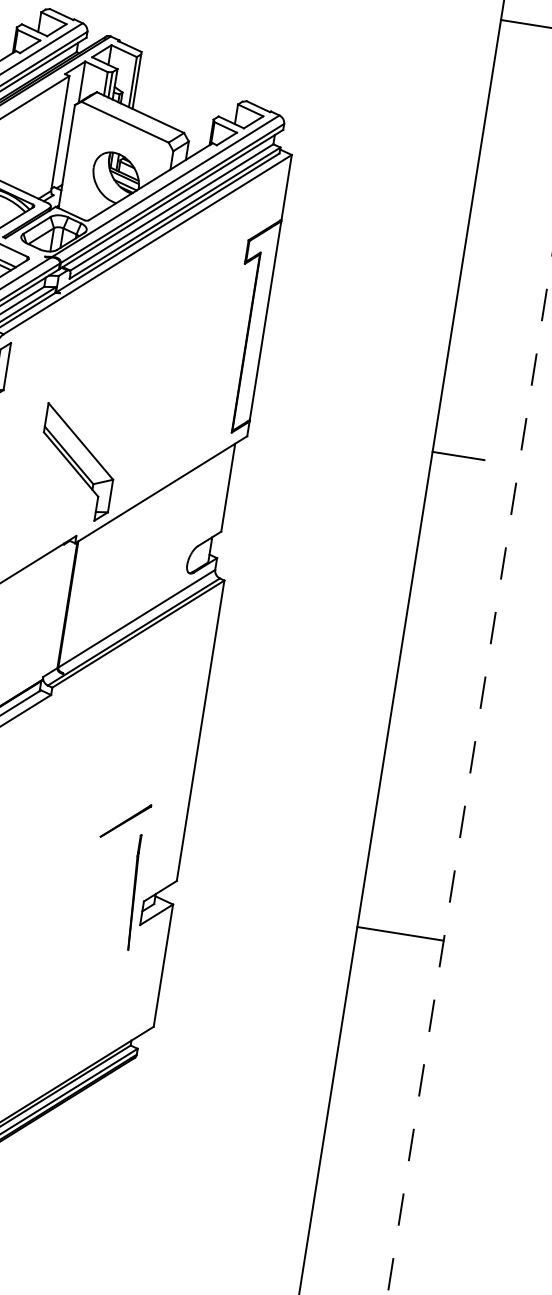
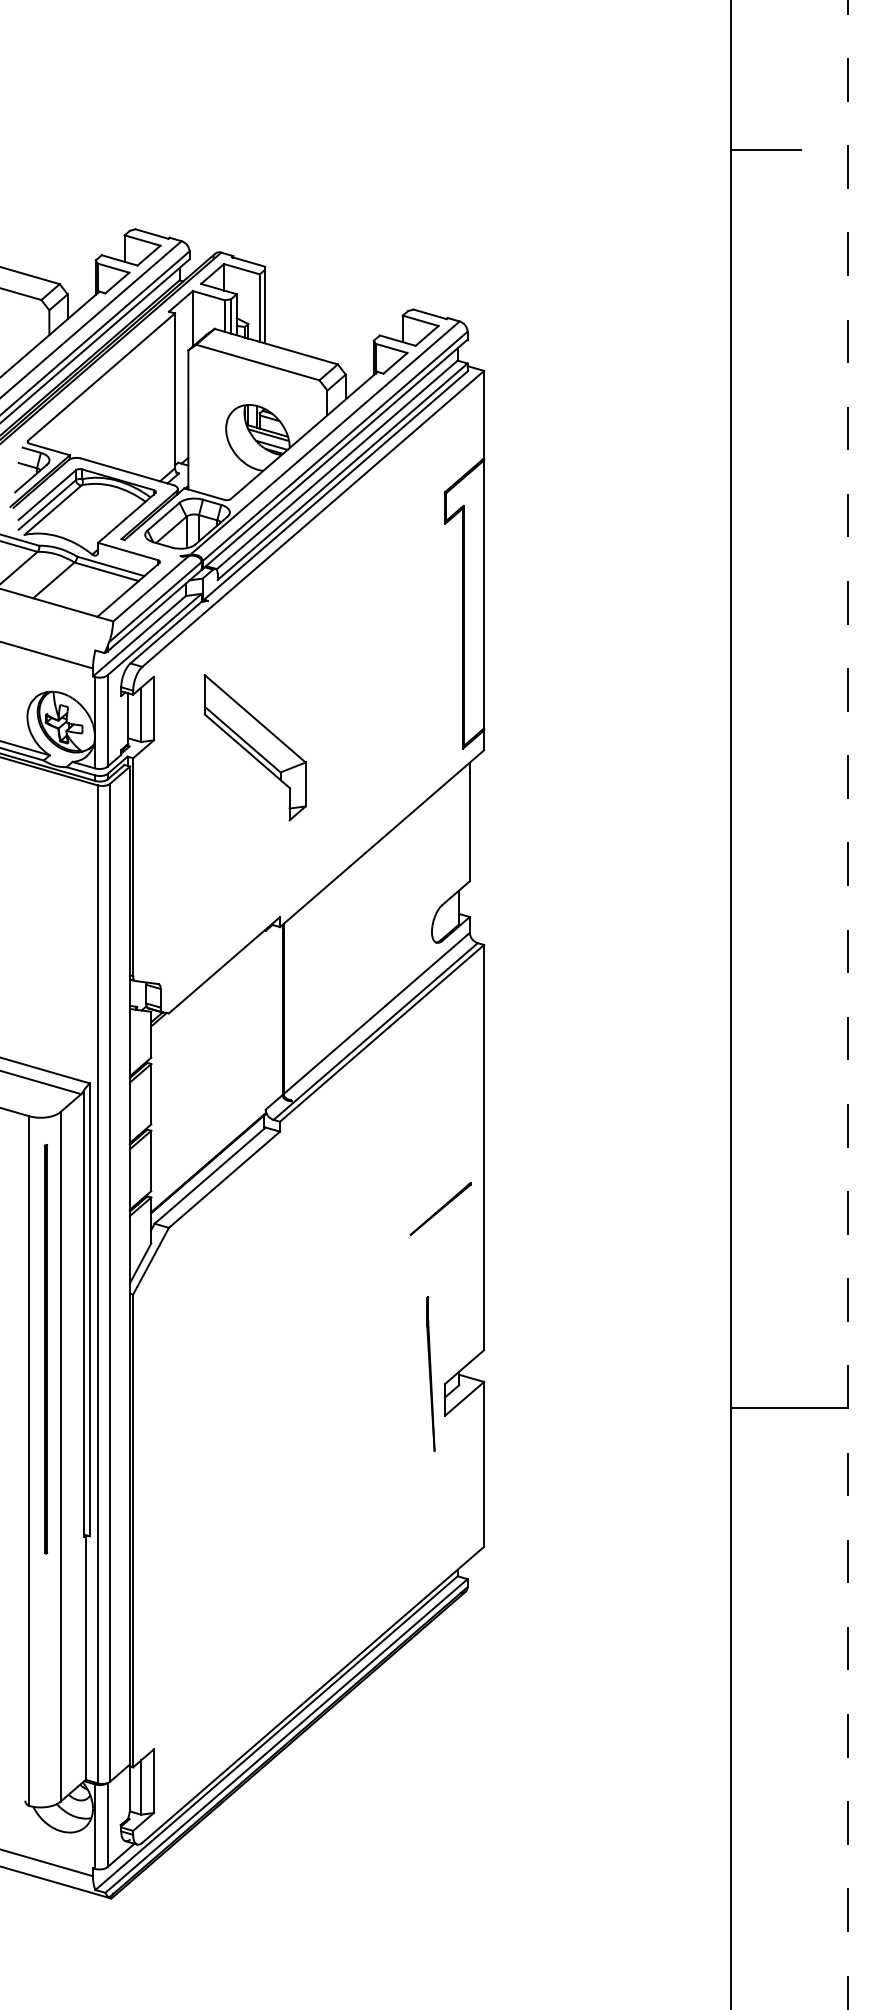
line: (458, 456) -> (766, 732), removed
part: (76, 462) -> (254, 747), moved
line: (125, 820) -> (440, 1208), moved
line: (400, 934) -> (789, 1408), moved

